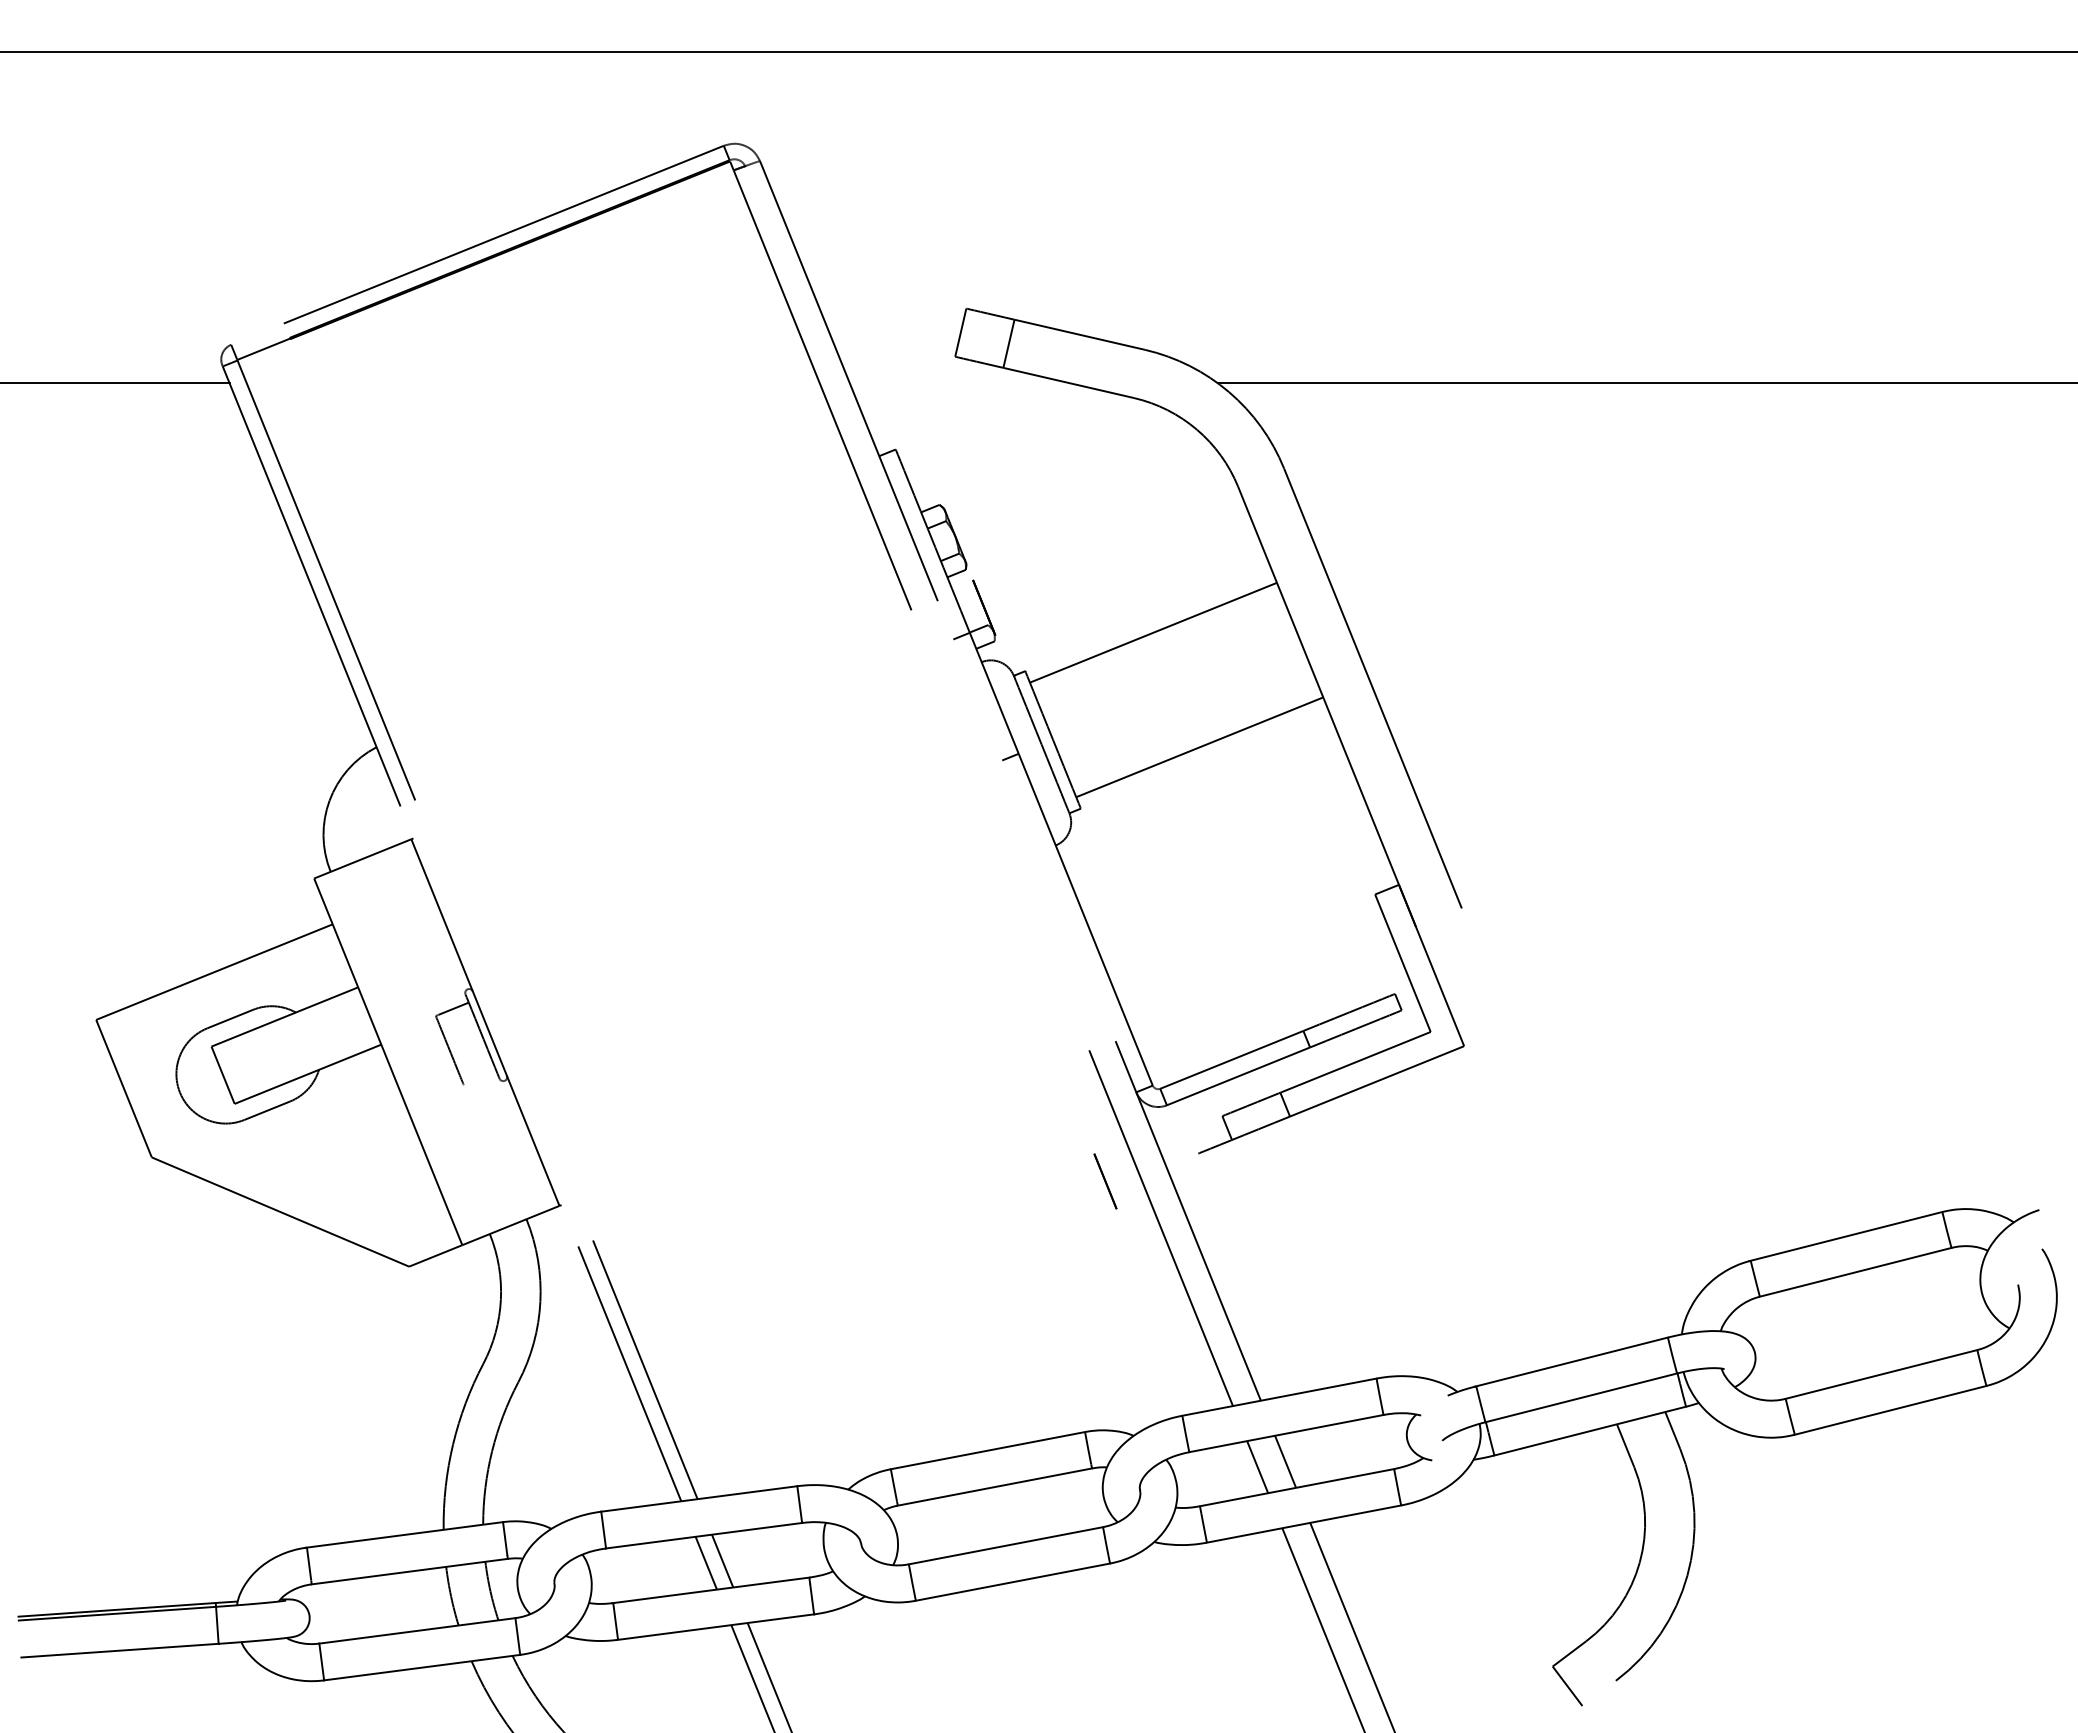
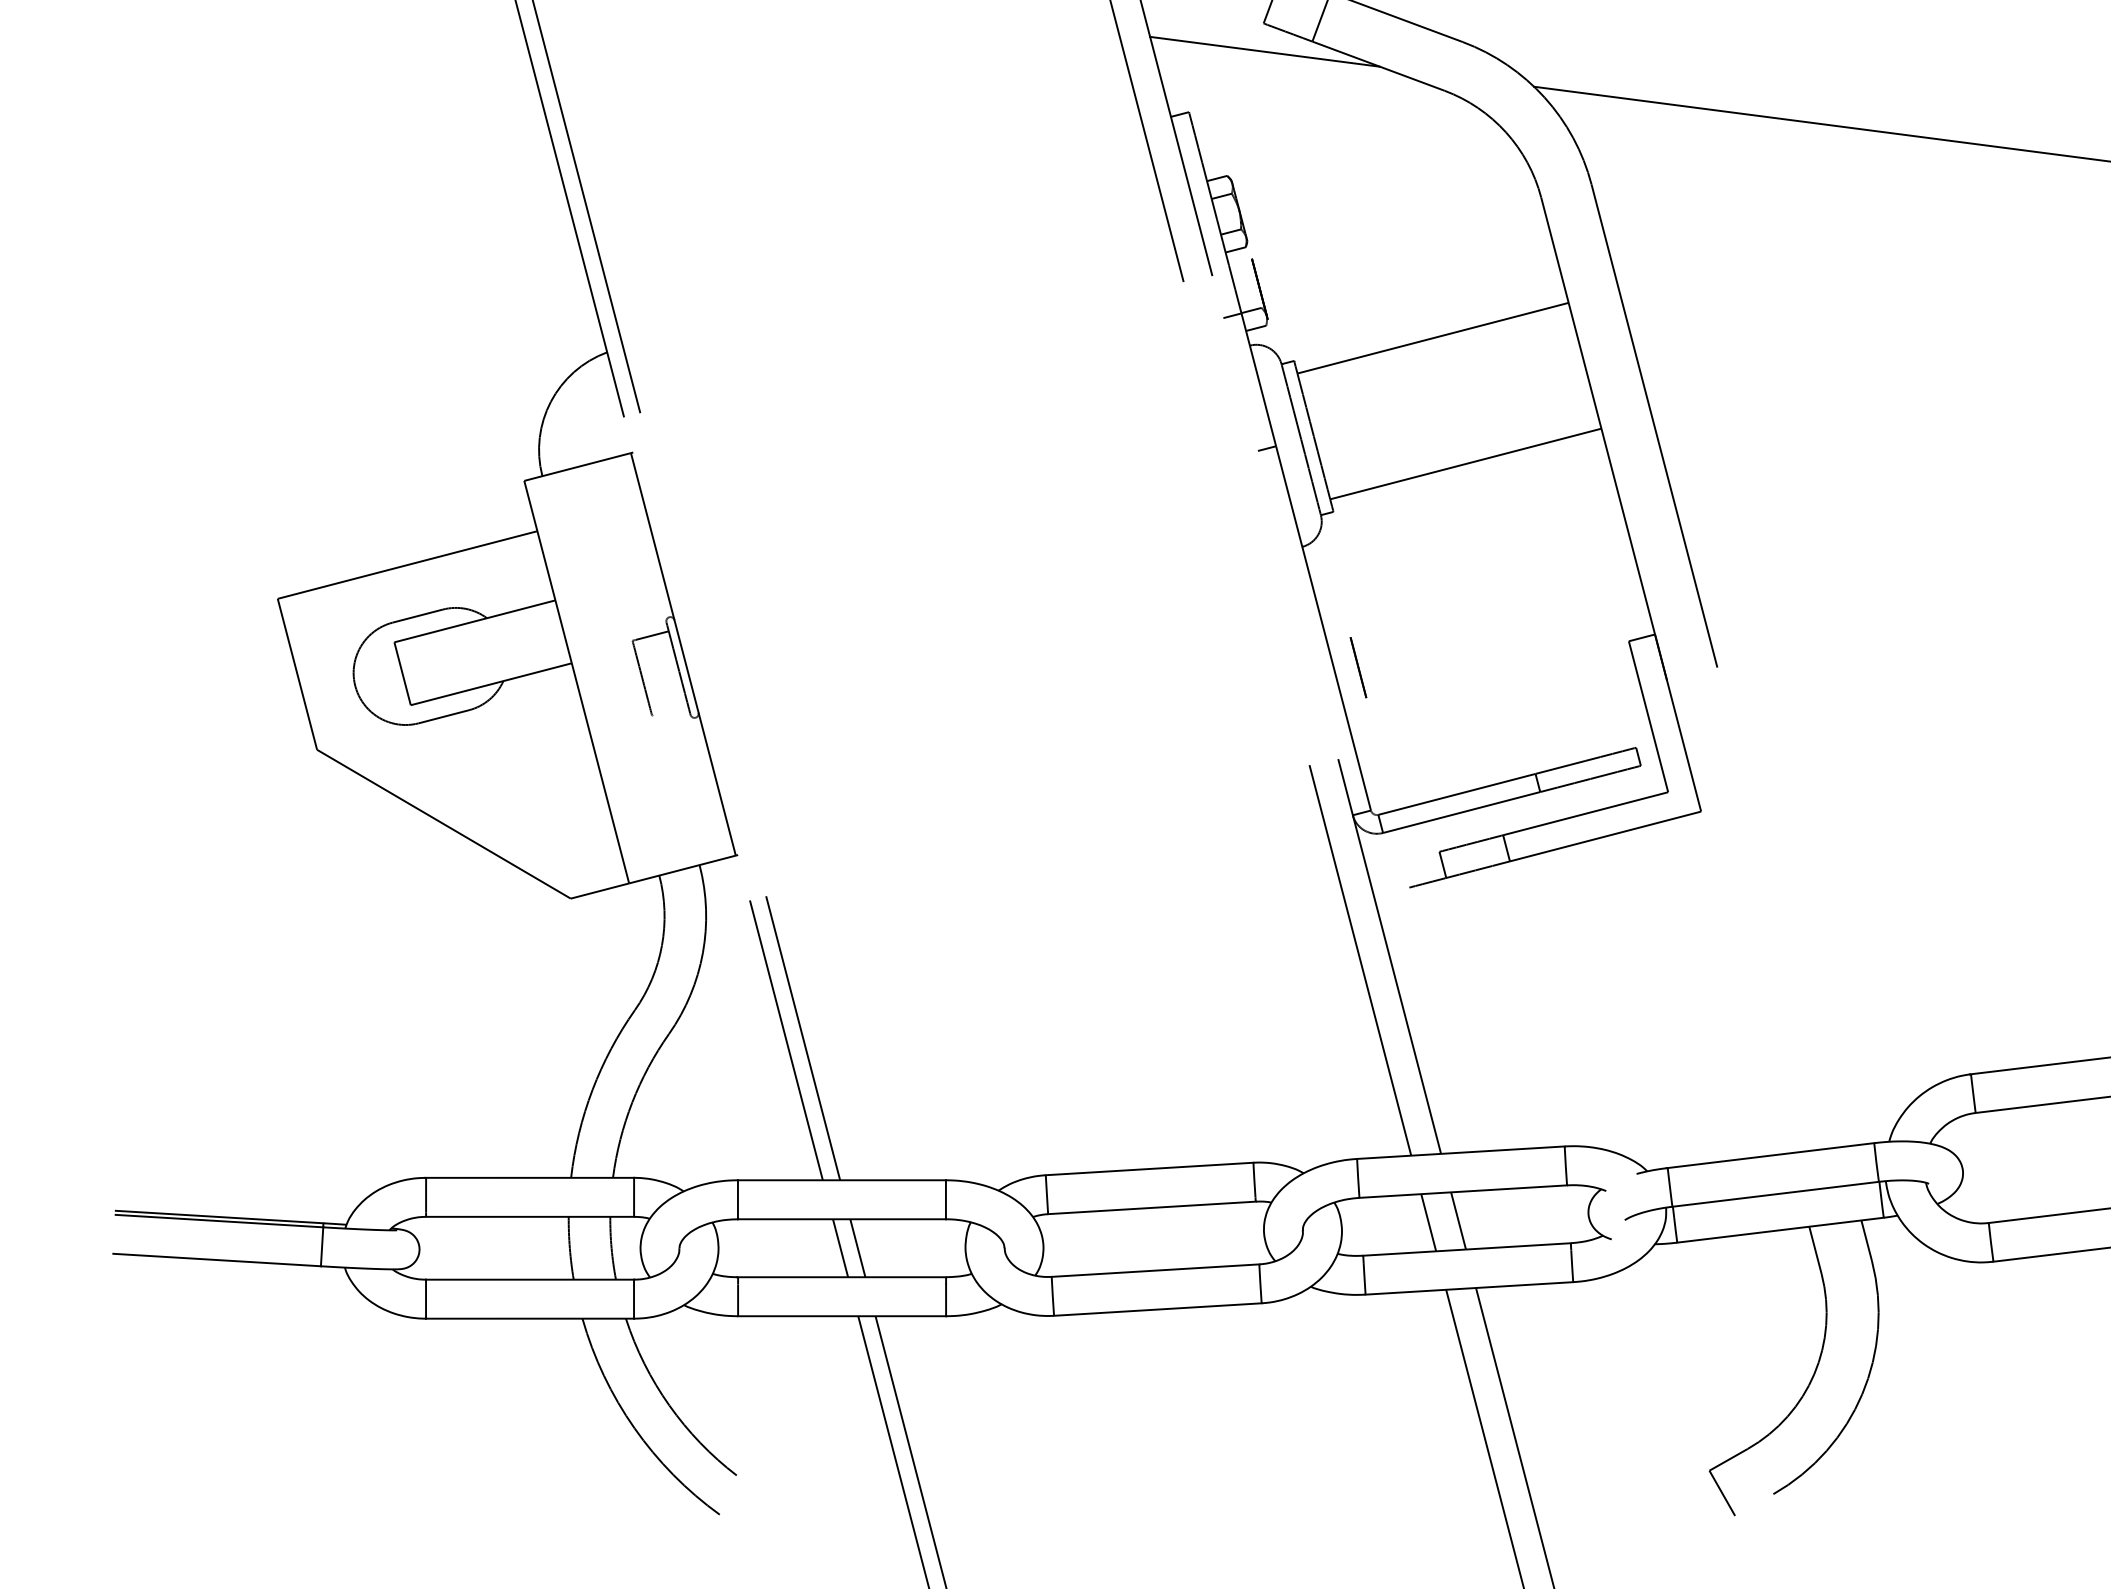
line: (959, 383) -> (1264, 51), added
line: (1105, 1181) -> (1358, 667), moved

